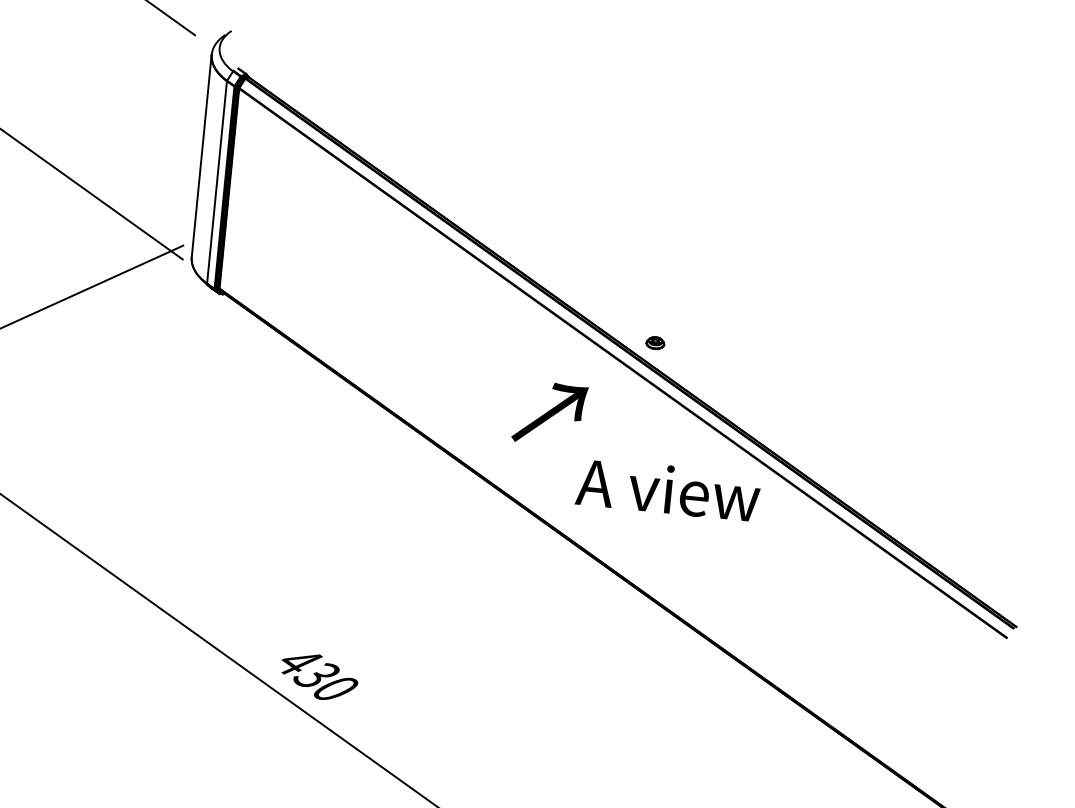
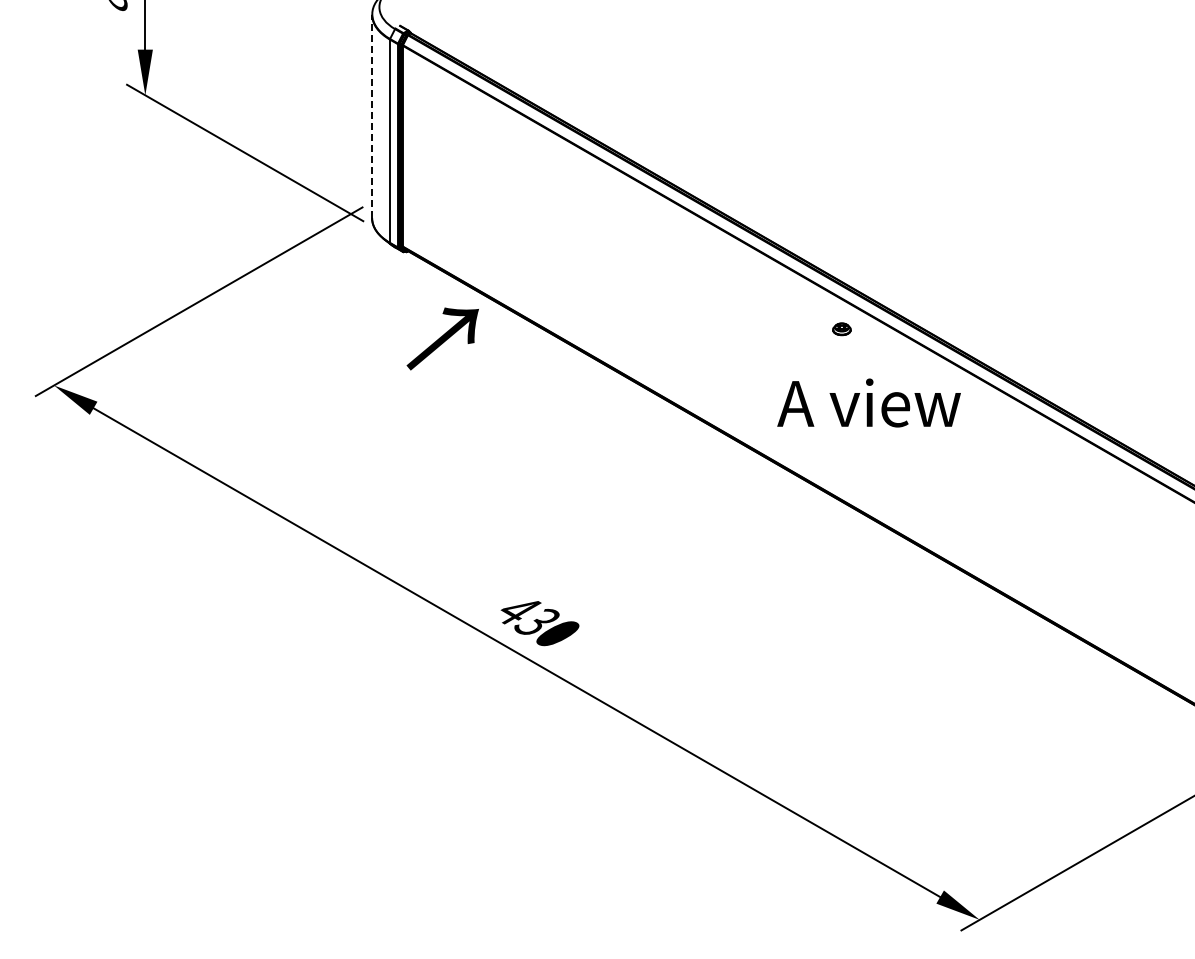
line: (202, 156) -> (372, 116), solid -> dashed
part: (655, 343) -> (841, 329), moved
text: (549, 413) -> (442, 338), moved

